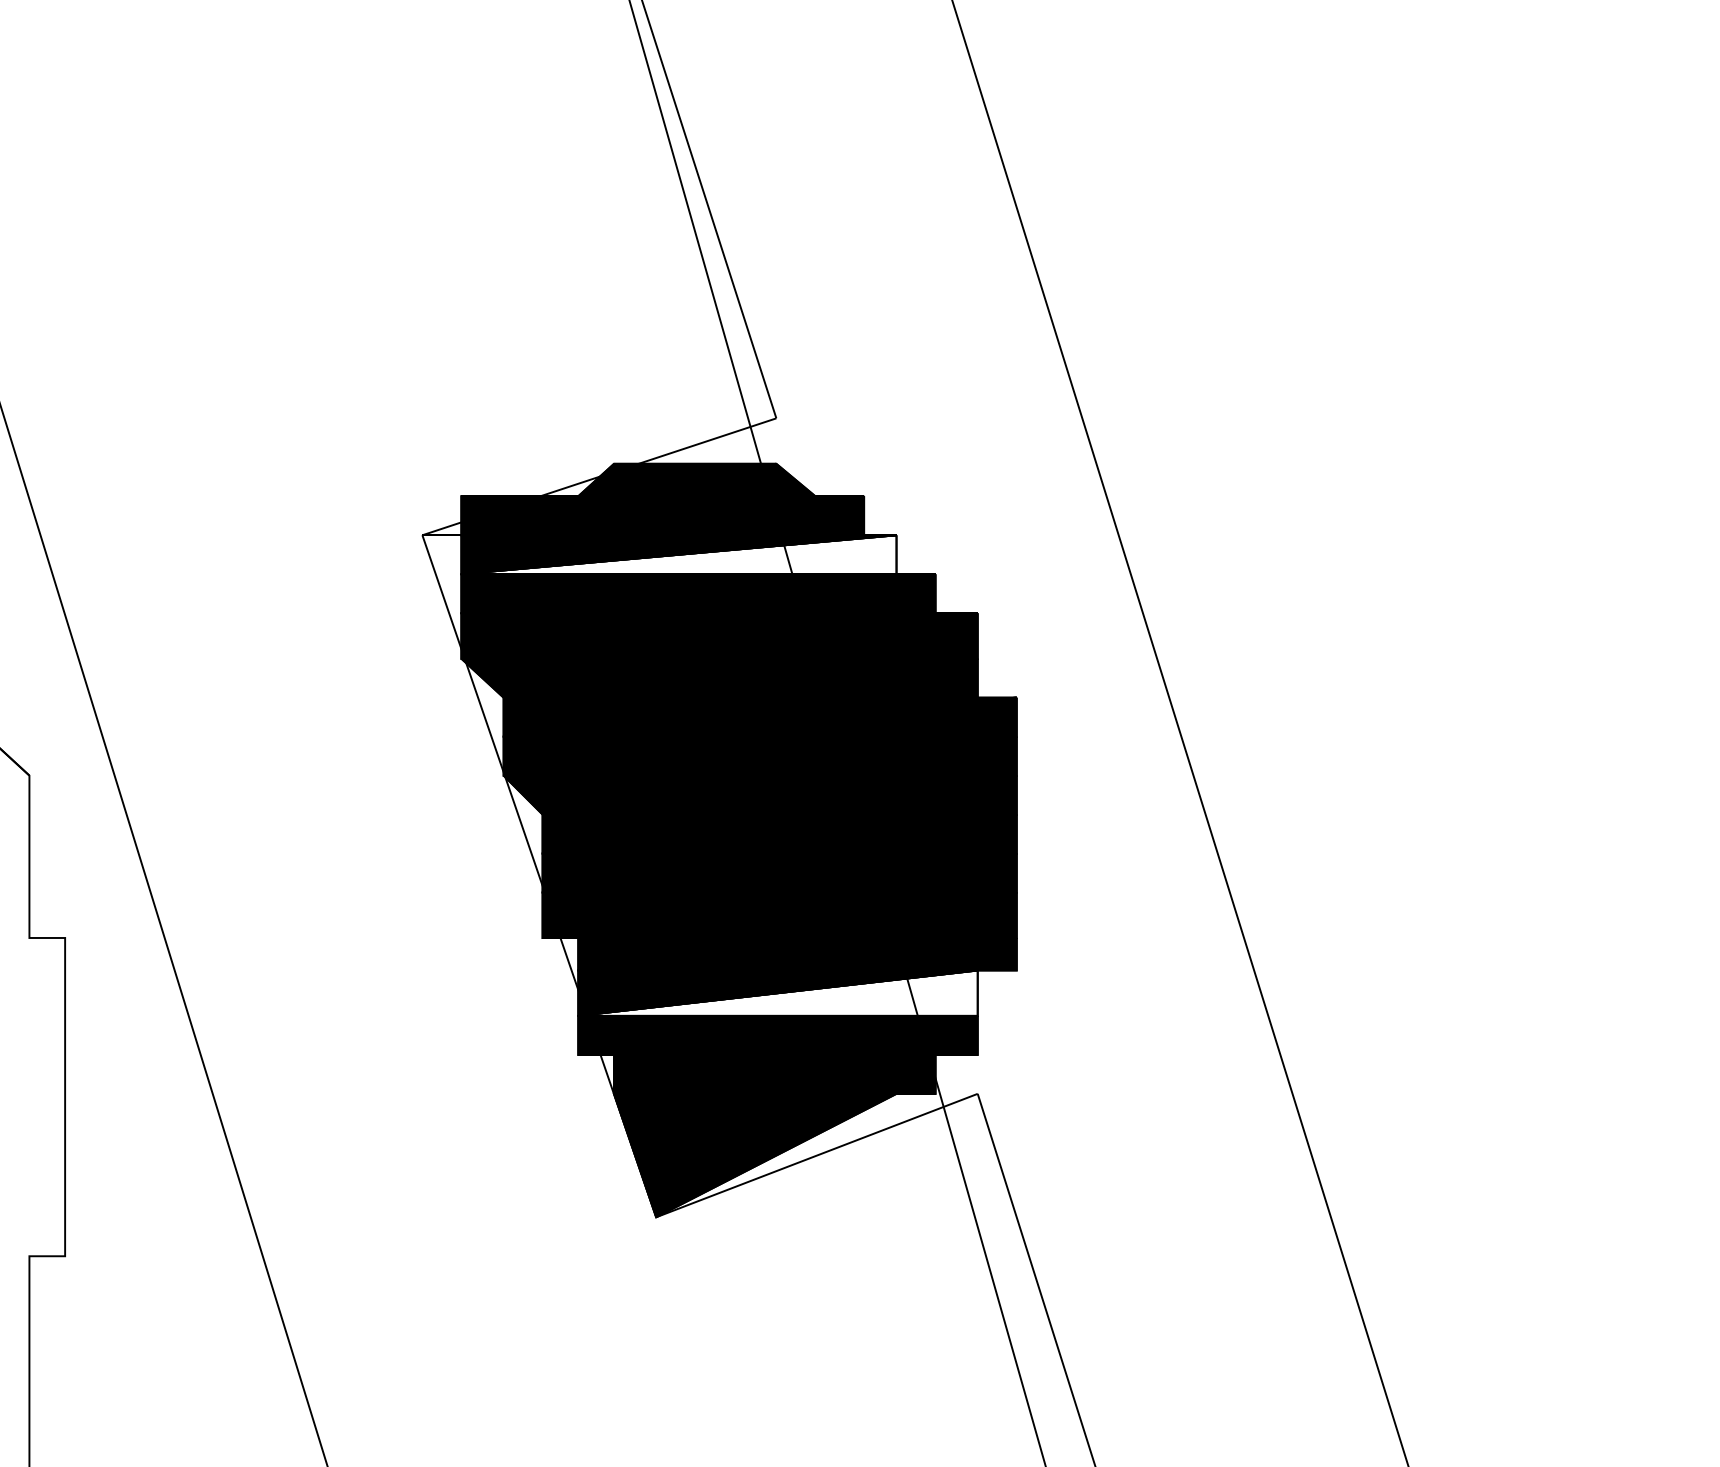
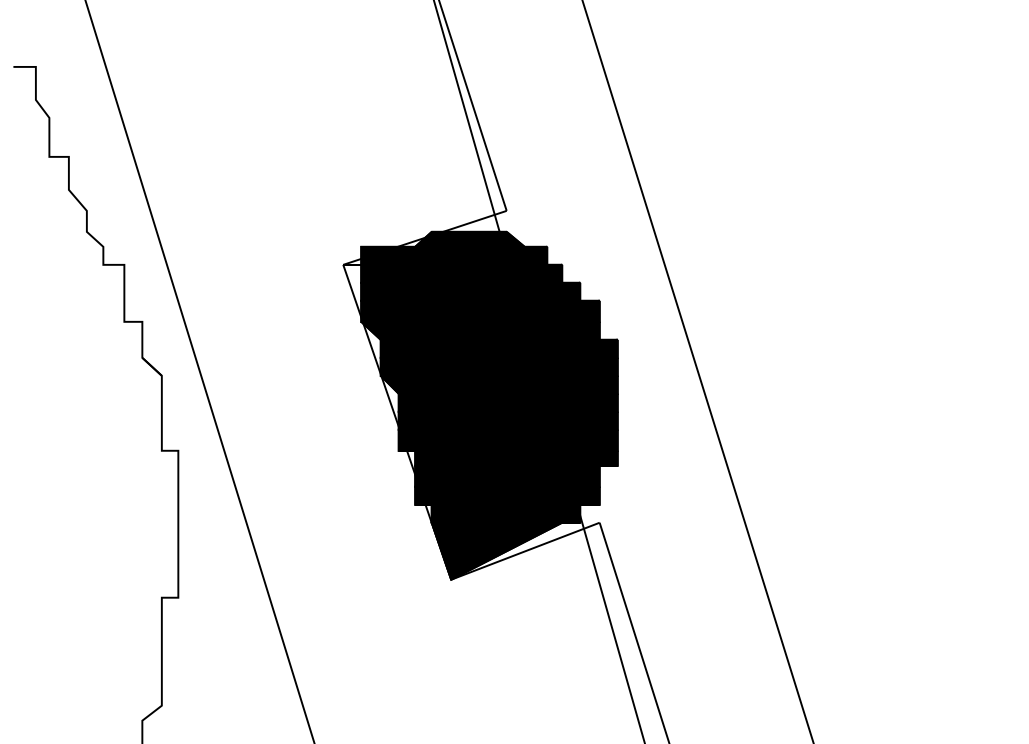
fill: (678, 553) -> (461, 273), added
fill: (778, 991) -> (507, 475), added

